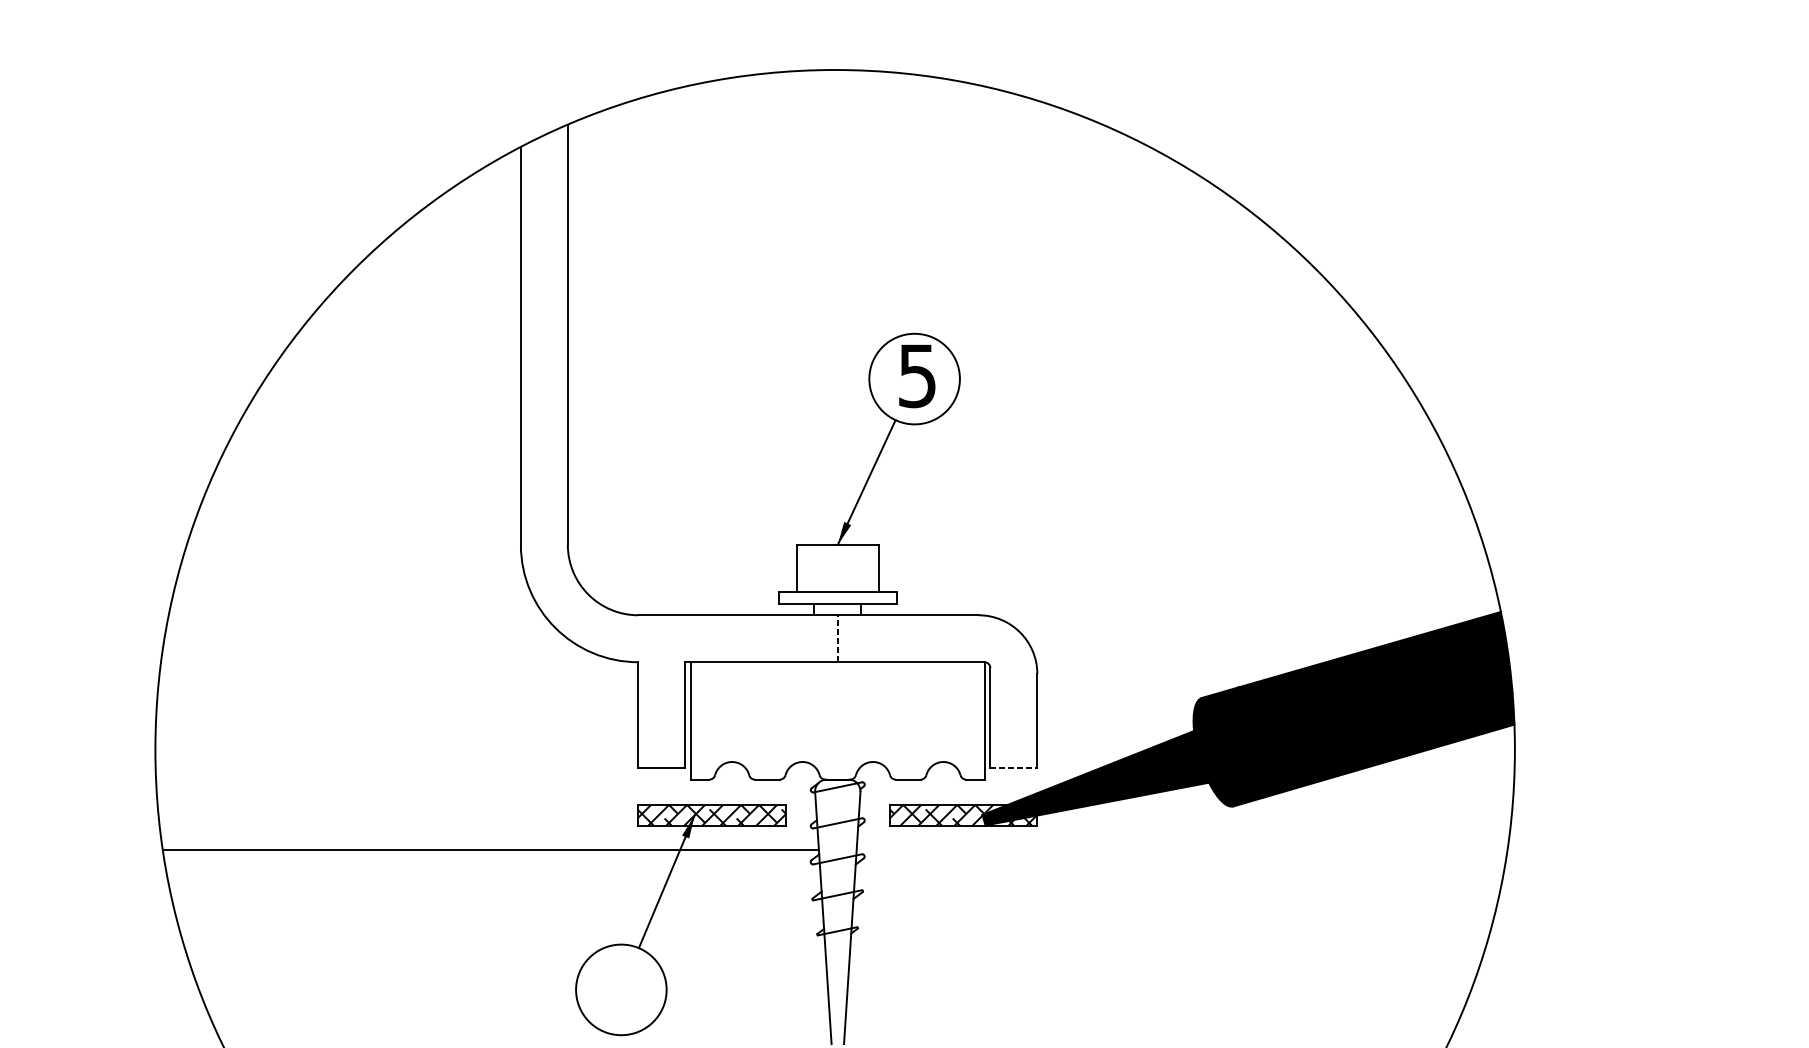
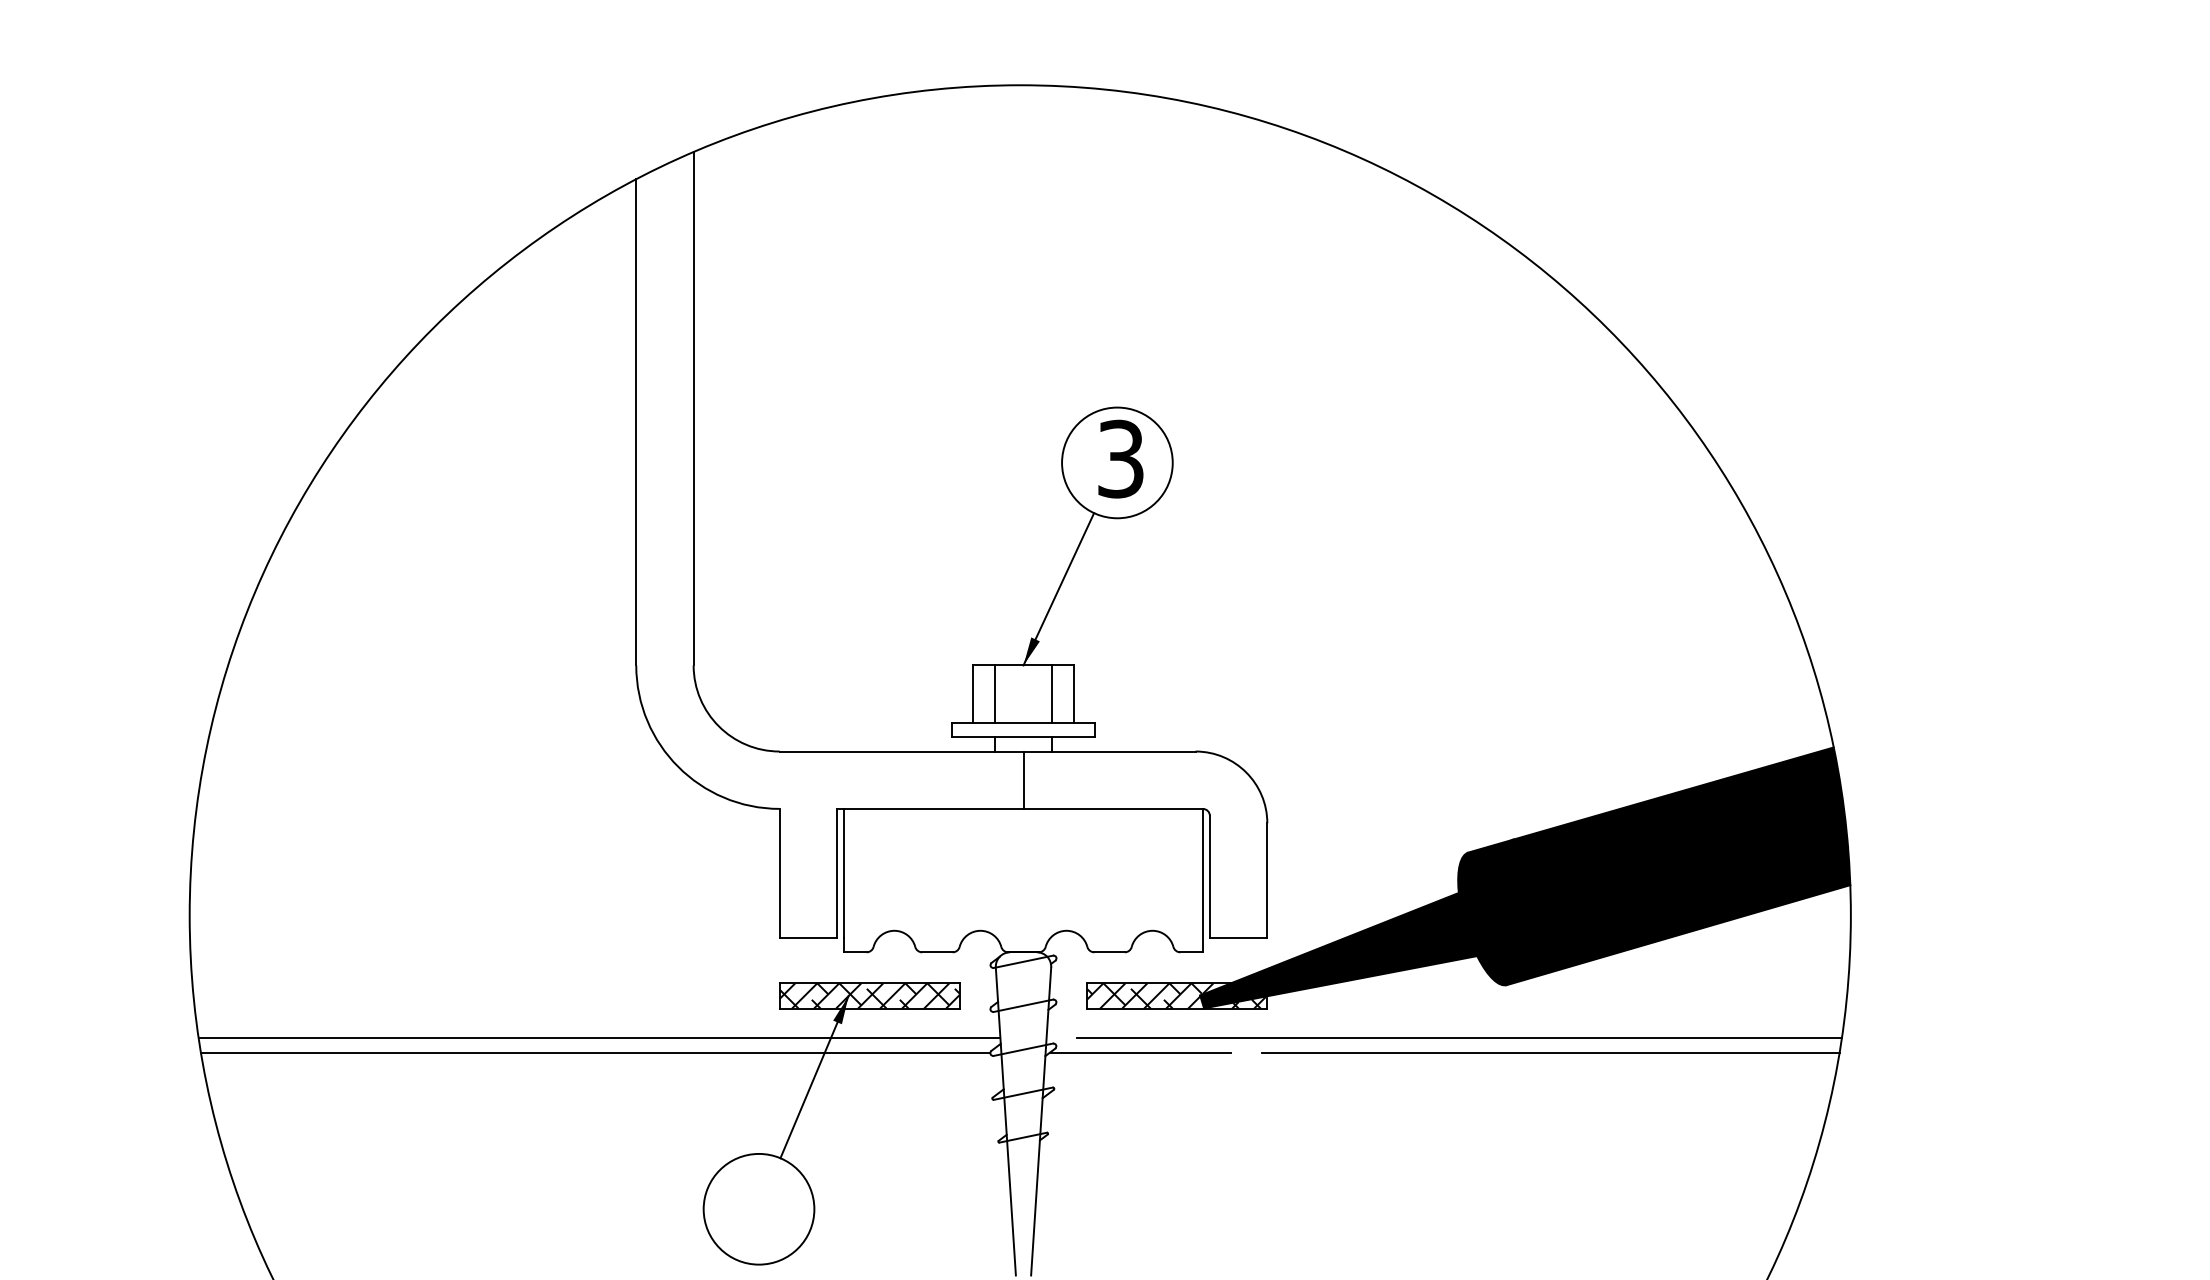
text: (917, 375) -> (1120, 458), 5 -> 3
line: (814, 567) -> (994, 693), added
line: (861, 567) -> (1052, 693), added
line: (837, 638) -> (1023, 780), dashed -> solid
line: (1013, 767) -> (1238, 937), dashed -> solid
line: (1193, 850) -> (1458, 1038), added
line: (487, 861) -> (595, 1052), added
line: (933, 861) -> (1140, 1052), added
line: (1269, 861) -> (1550, 1052), added

